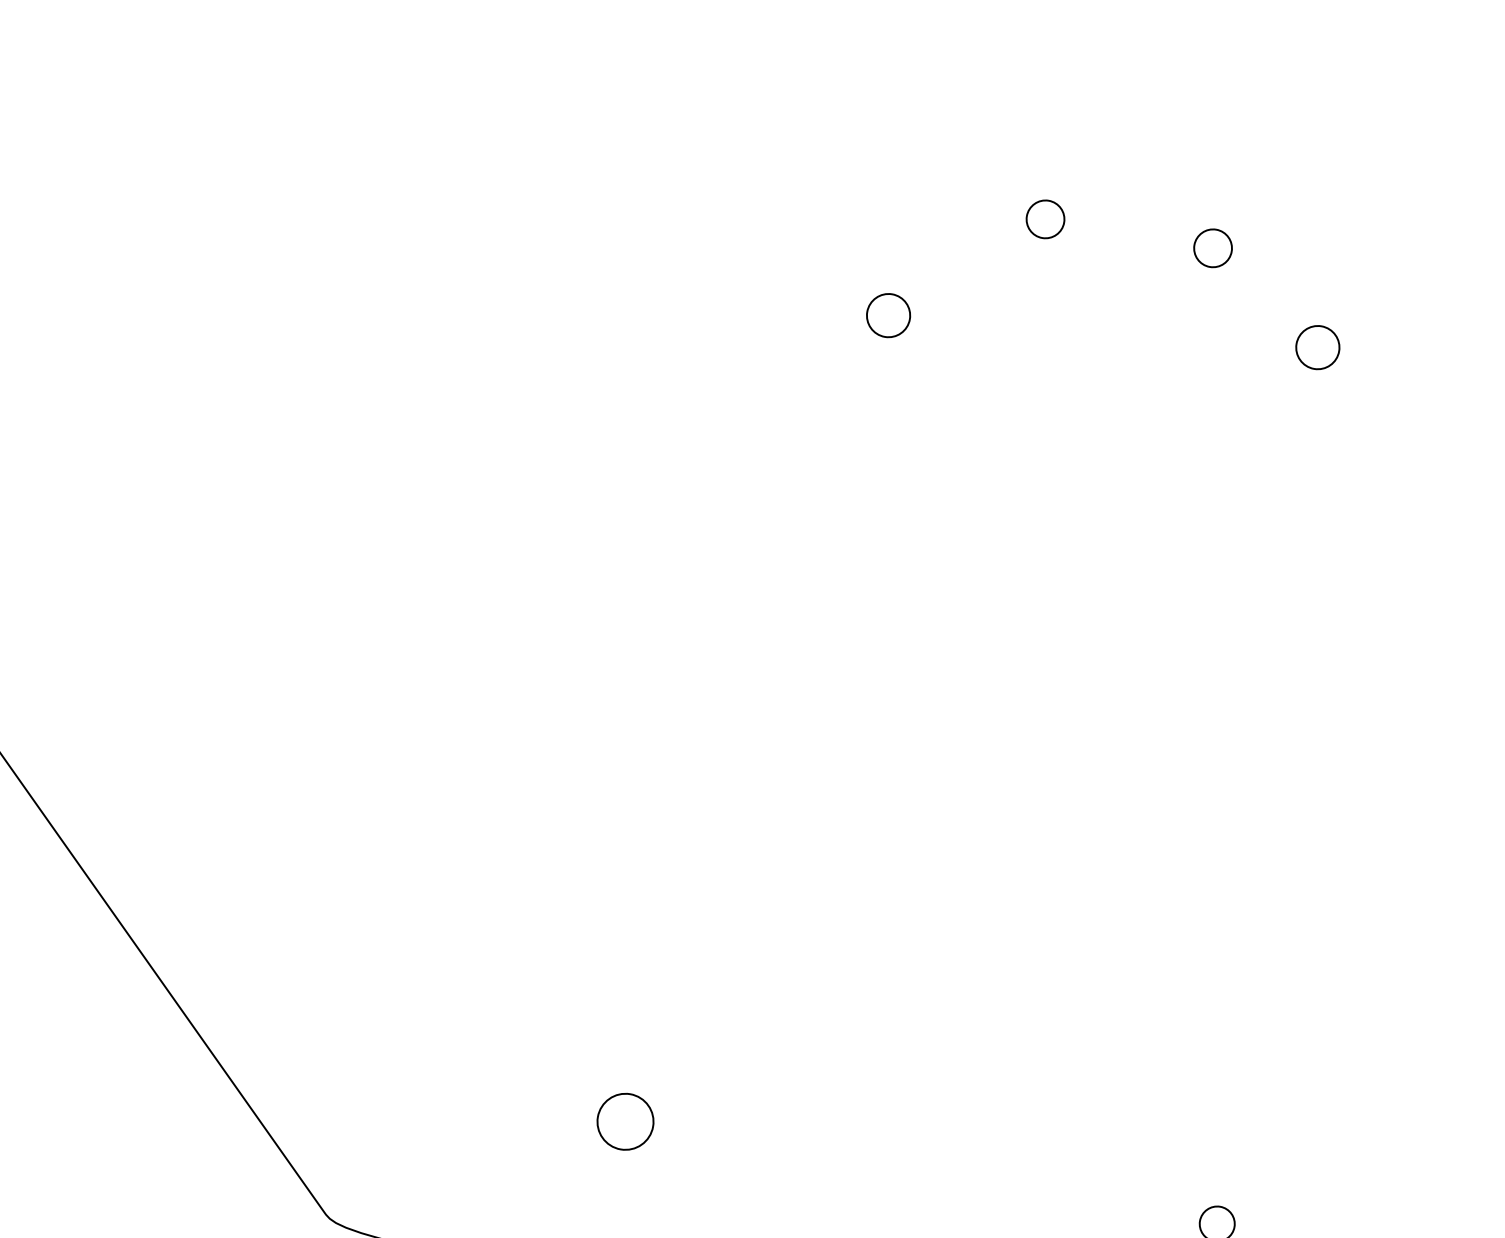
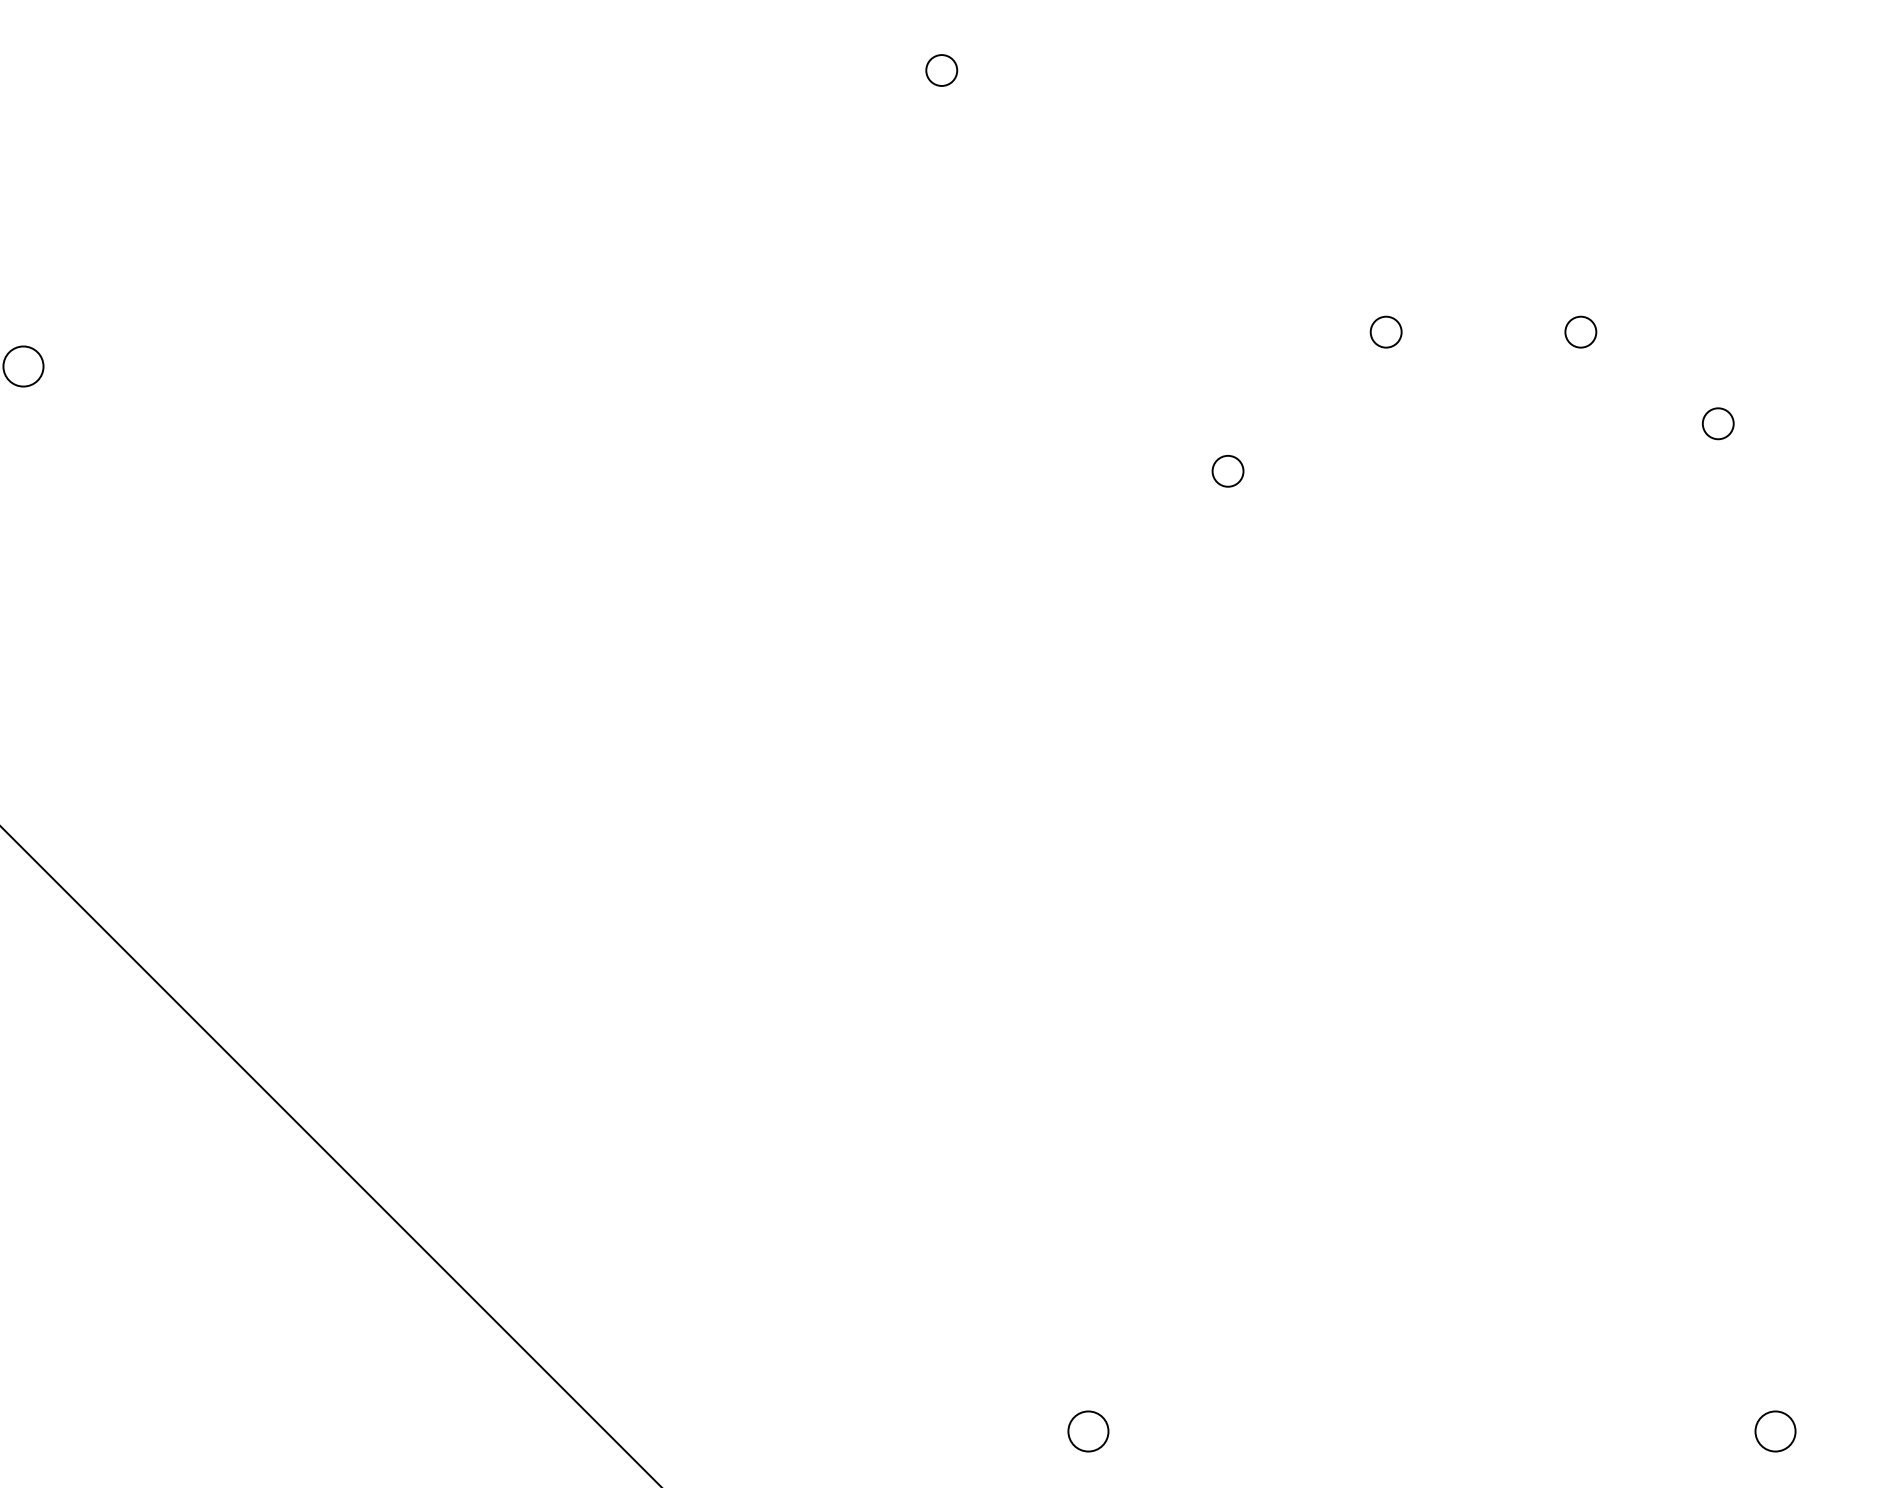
circle: (1044, 218) -> (1385, 331), size x0.71
circle: (1212, 247) -> (1580, 331), size x0.71
circle: (888, 314) -> (1227, 470), size x0.62
circle: (1317, 347) -> (1717, 423), size x0.62
circle: (625, 1121) -> (1088, 1431), size x0.62

